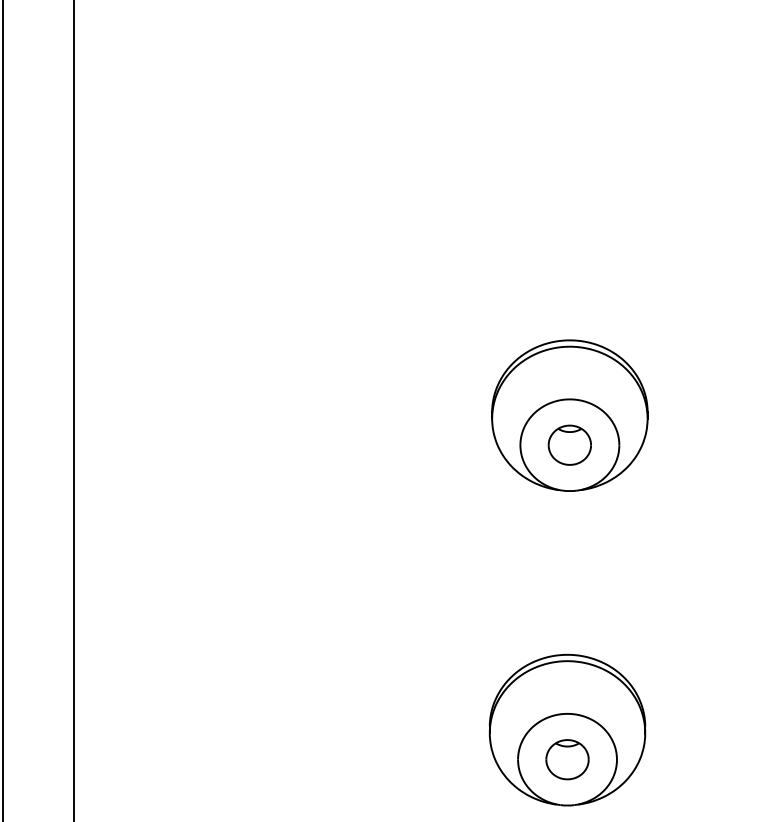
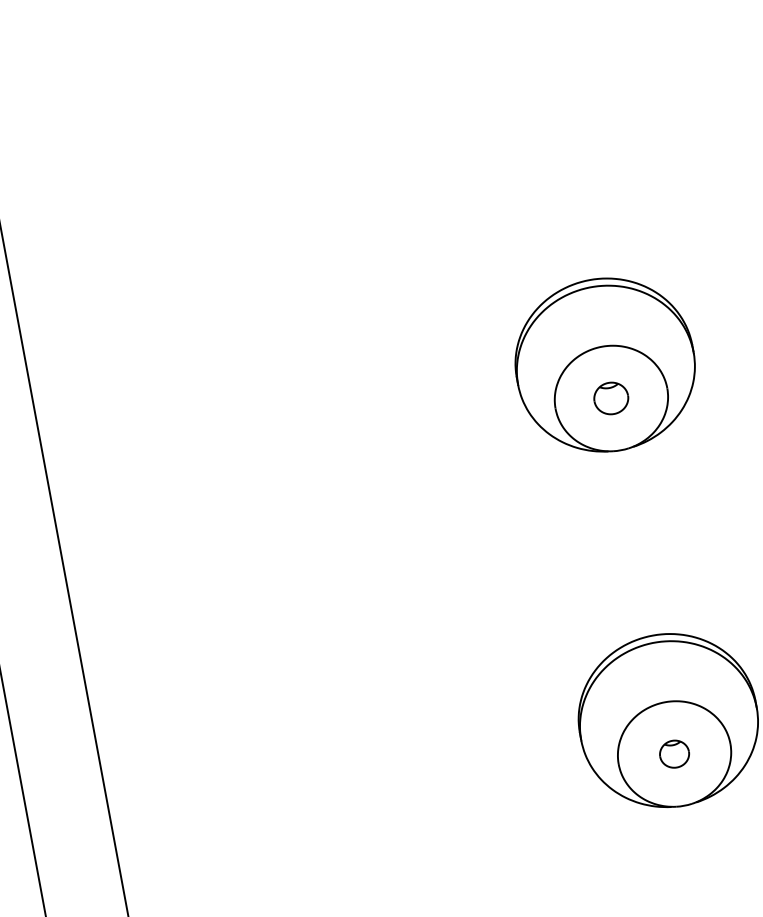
part: (569, 444) -> (610, 397), size x0.7
part: (567, 759) -> (674, 753), size x0.6

